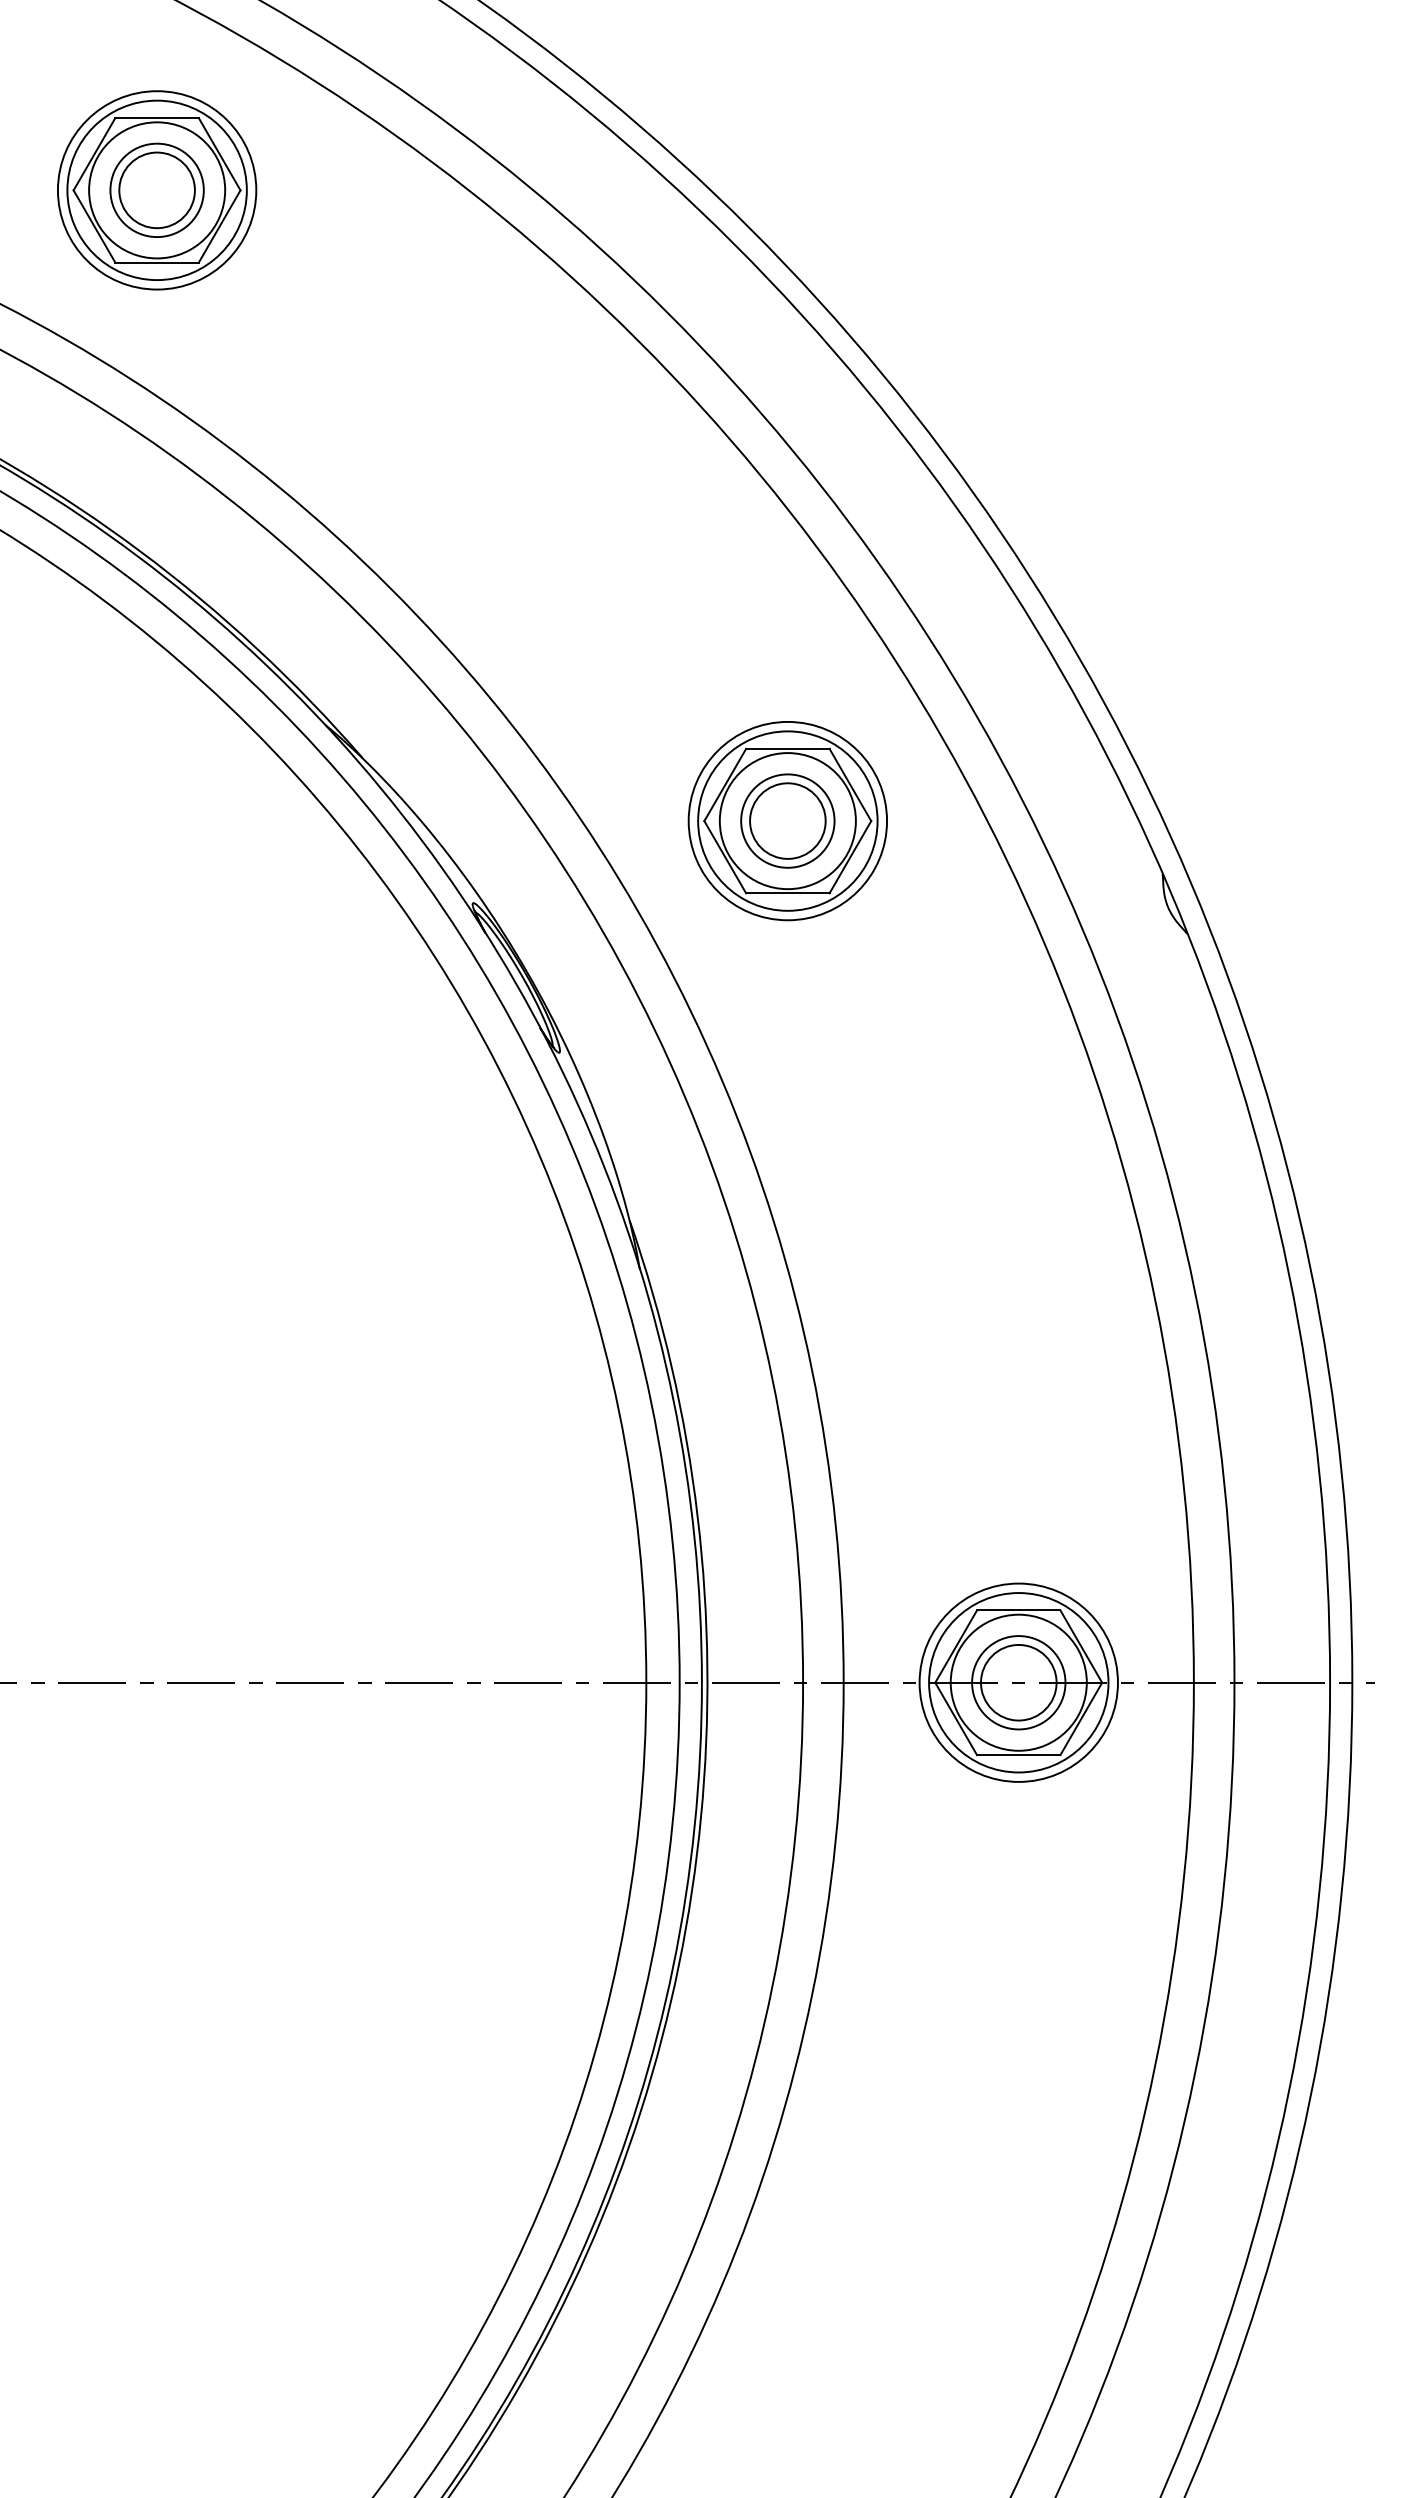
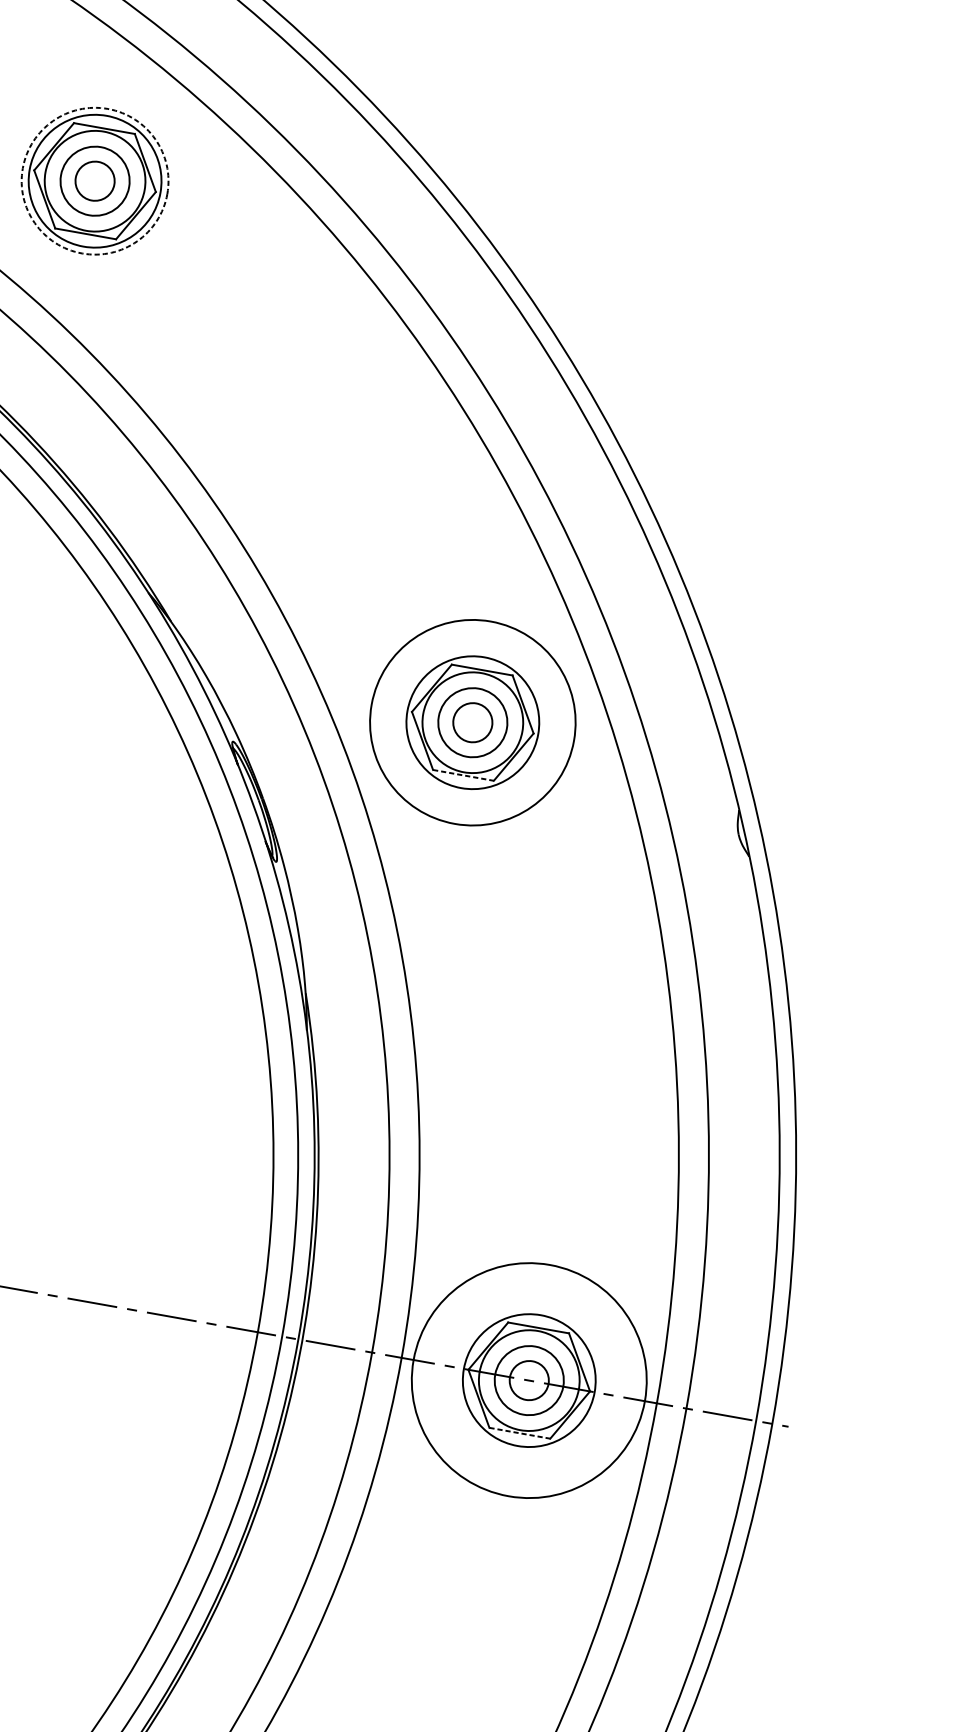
circle: (156, 190) -> (94, 181), size x0.7
circle: (156, 190) -> (94, 181), solid -> dashed
circle: (787, 820) -> (472, 722), size x0.7
circle: (787, 820) -> (472, 722), size x1.4
line: (787, 893) -> (463, 775), solid -> dashed
circle: (1018, 1682) -> (529, 1380), size x0.7
circle: (1018, 1682) -> (529, 1380), size x1.6
line: (1018, 1755) -> (519, 1433), solid -> dashed

